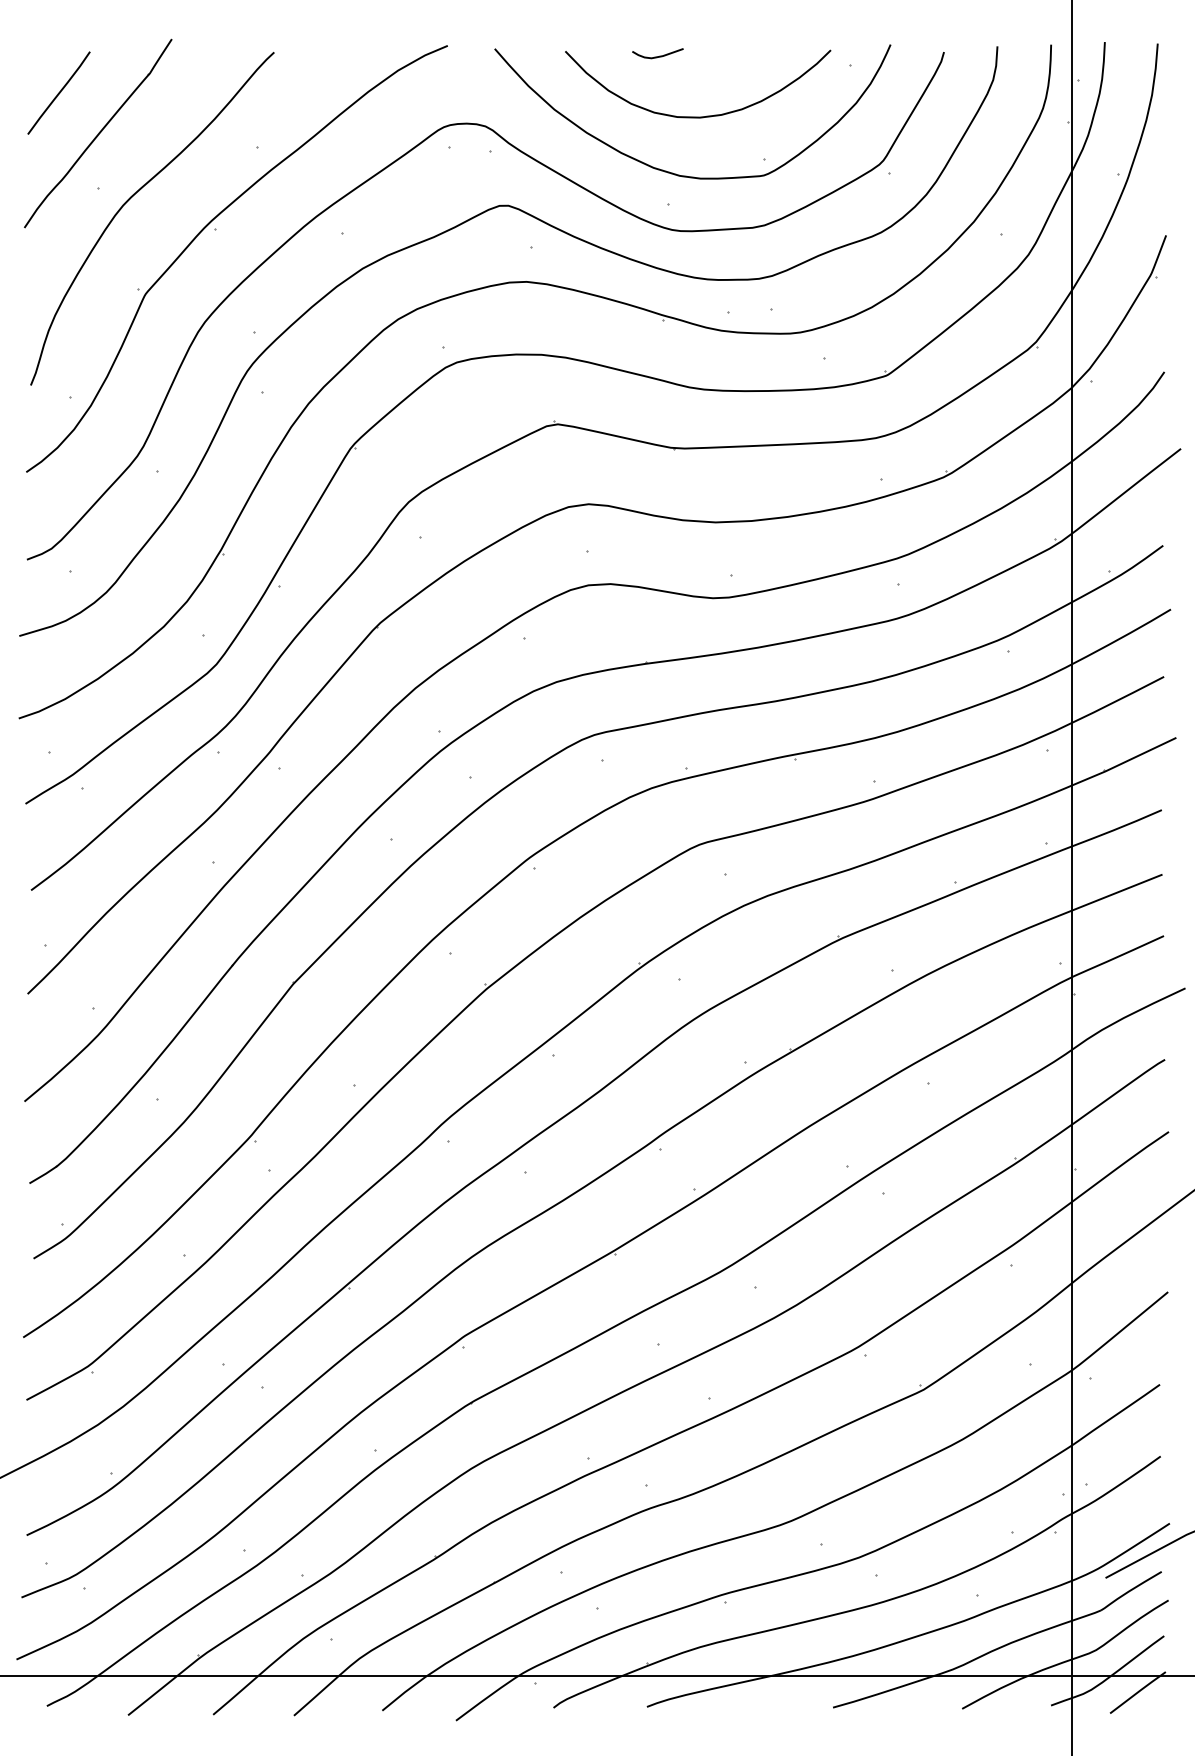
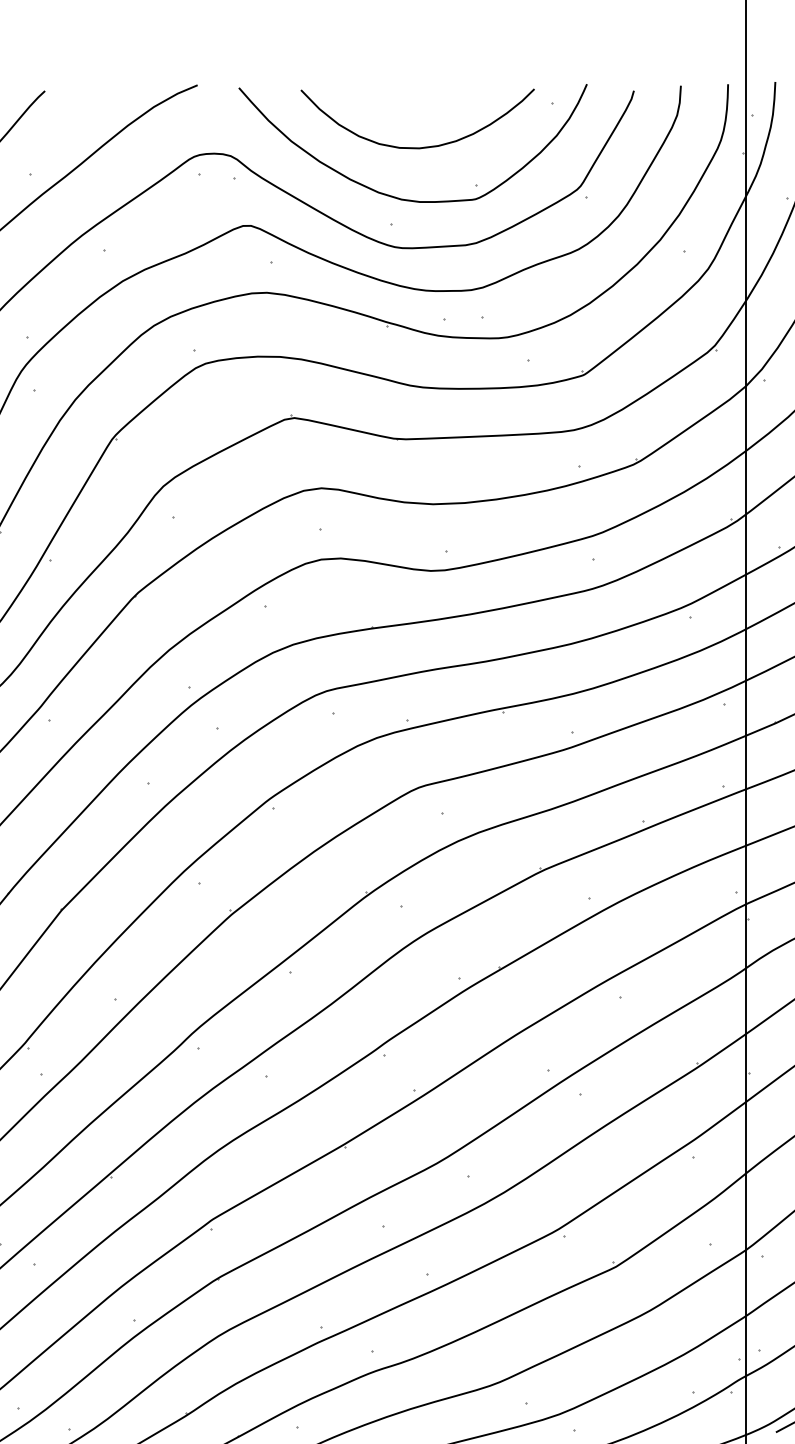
curve: (659, 55) -> (383, 93), removed

